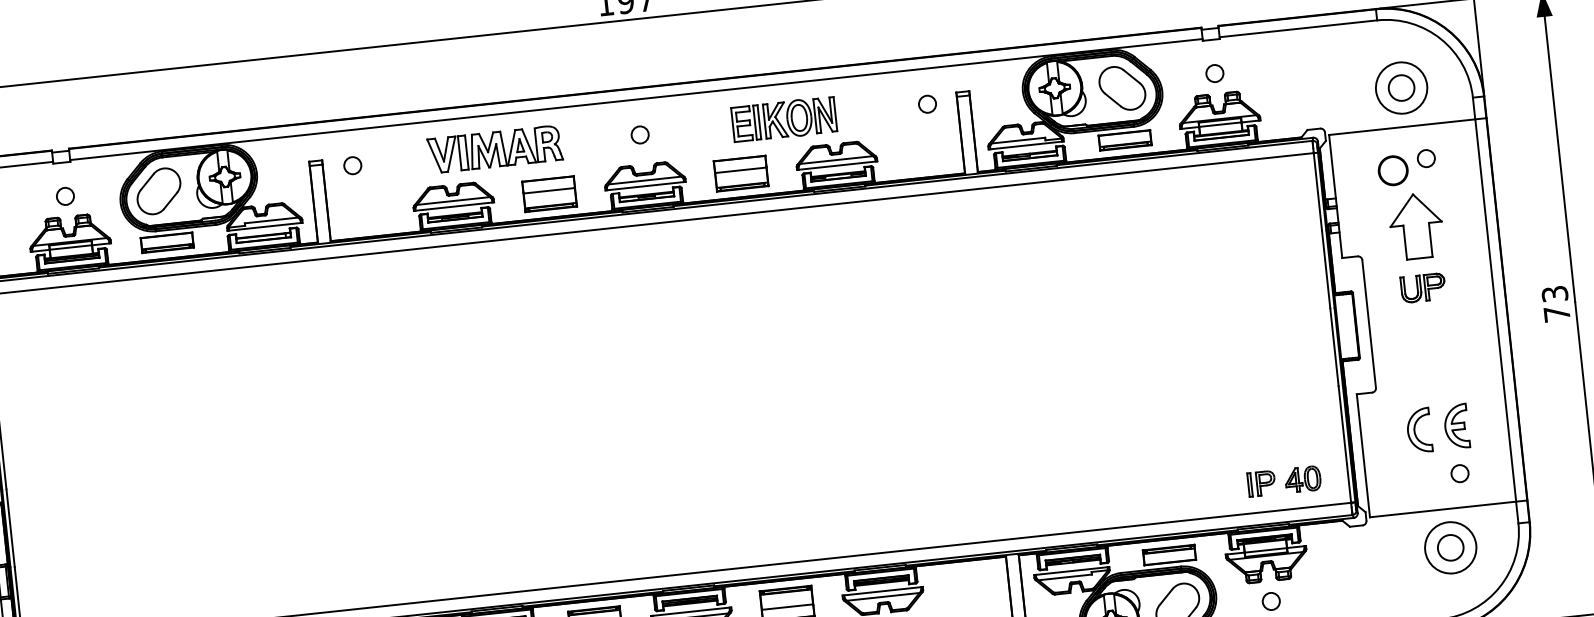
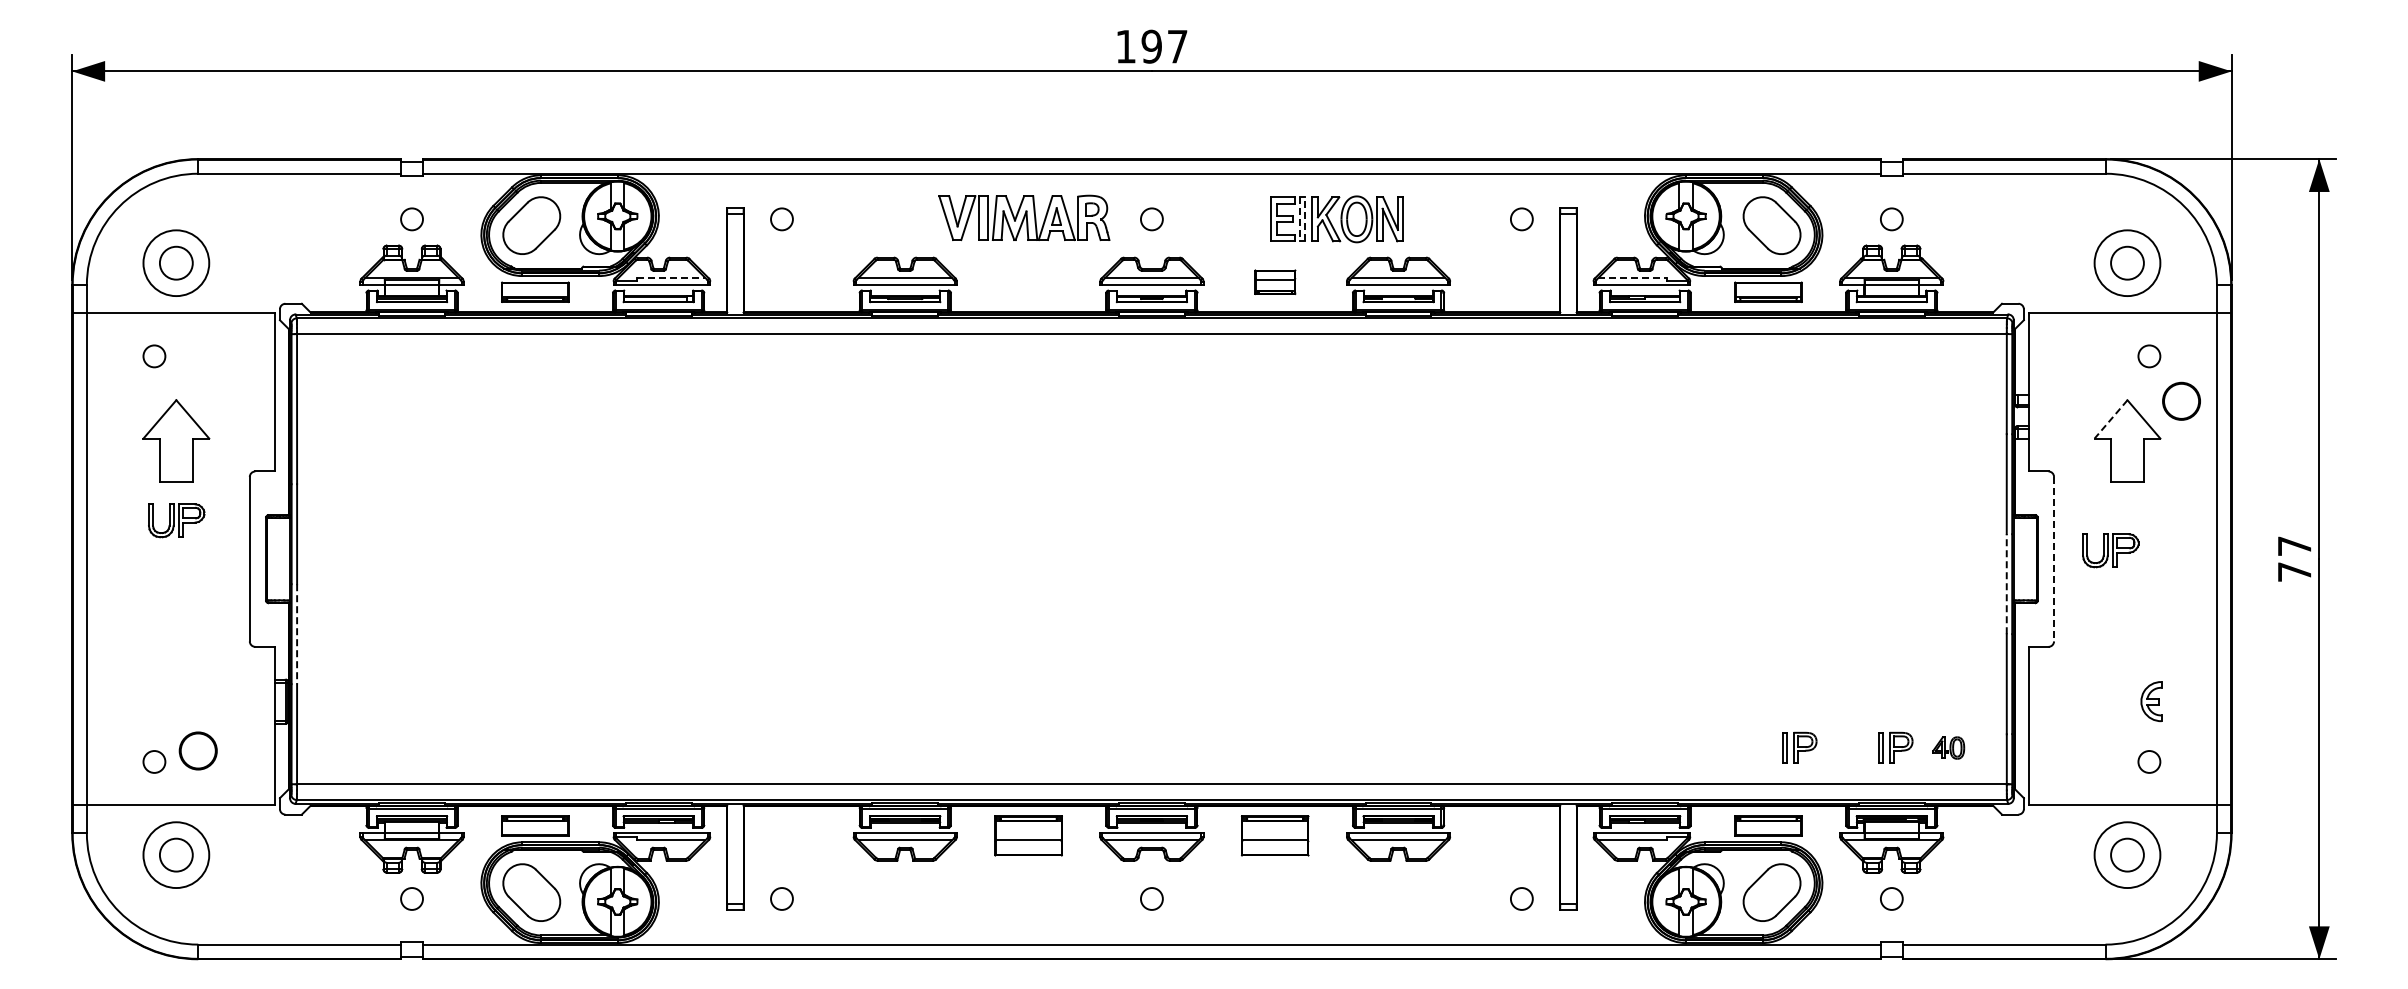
line: (754, 122) -> (1299, 219), solid -> dashed
line: (759, 122) -> (1305, 219), solid -> dashed
line: (1019, 140) -> (1633, 278), solid -> dashed
part: (495, 149) -> (1024, 217), moved
circle: (1393, 170) -> (2181, 400), moved
part: (741, 172) -> (1275, 281), size x0.6
part: (549, 193) -> (1028, 281), removed
line: (1401, 210) -> (2110, 419), solid -> dashed
line: (271, 220) -> (671, 278), solid -> dashed
part: (1422, 287) -> (2110, 550), moved
text: (1554, 294) -> (2294, 546), 73 -> 77
line: (1369, 324) -> (2054, 559), solid -> dashed
line: (1334, 346) -> (2006, 583), solid -> dashed
part: (1456, 426) -> (2151, 701), size x0.7
part: (1419, 430) -> (2103, 701), removed
part: (1302, 479) -> (1948, 747), size x0.7
part: (1187, 491) -> (1799, 747), added
line: (10, 528) -> (297, 634), solid -> dashed

